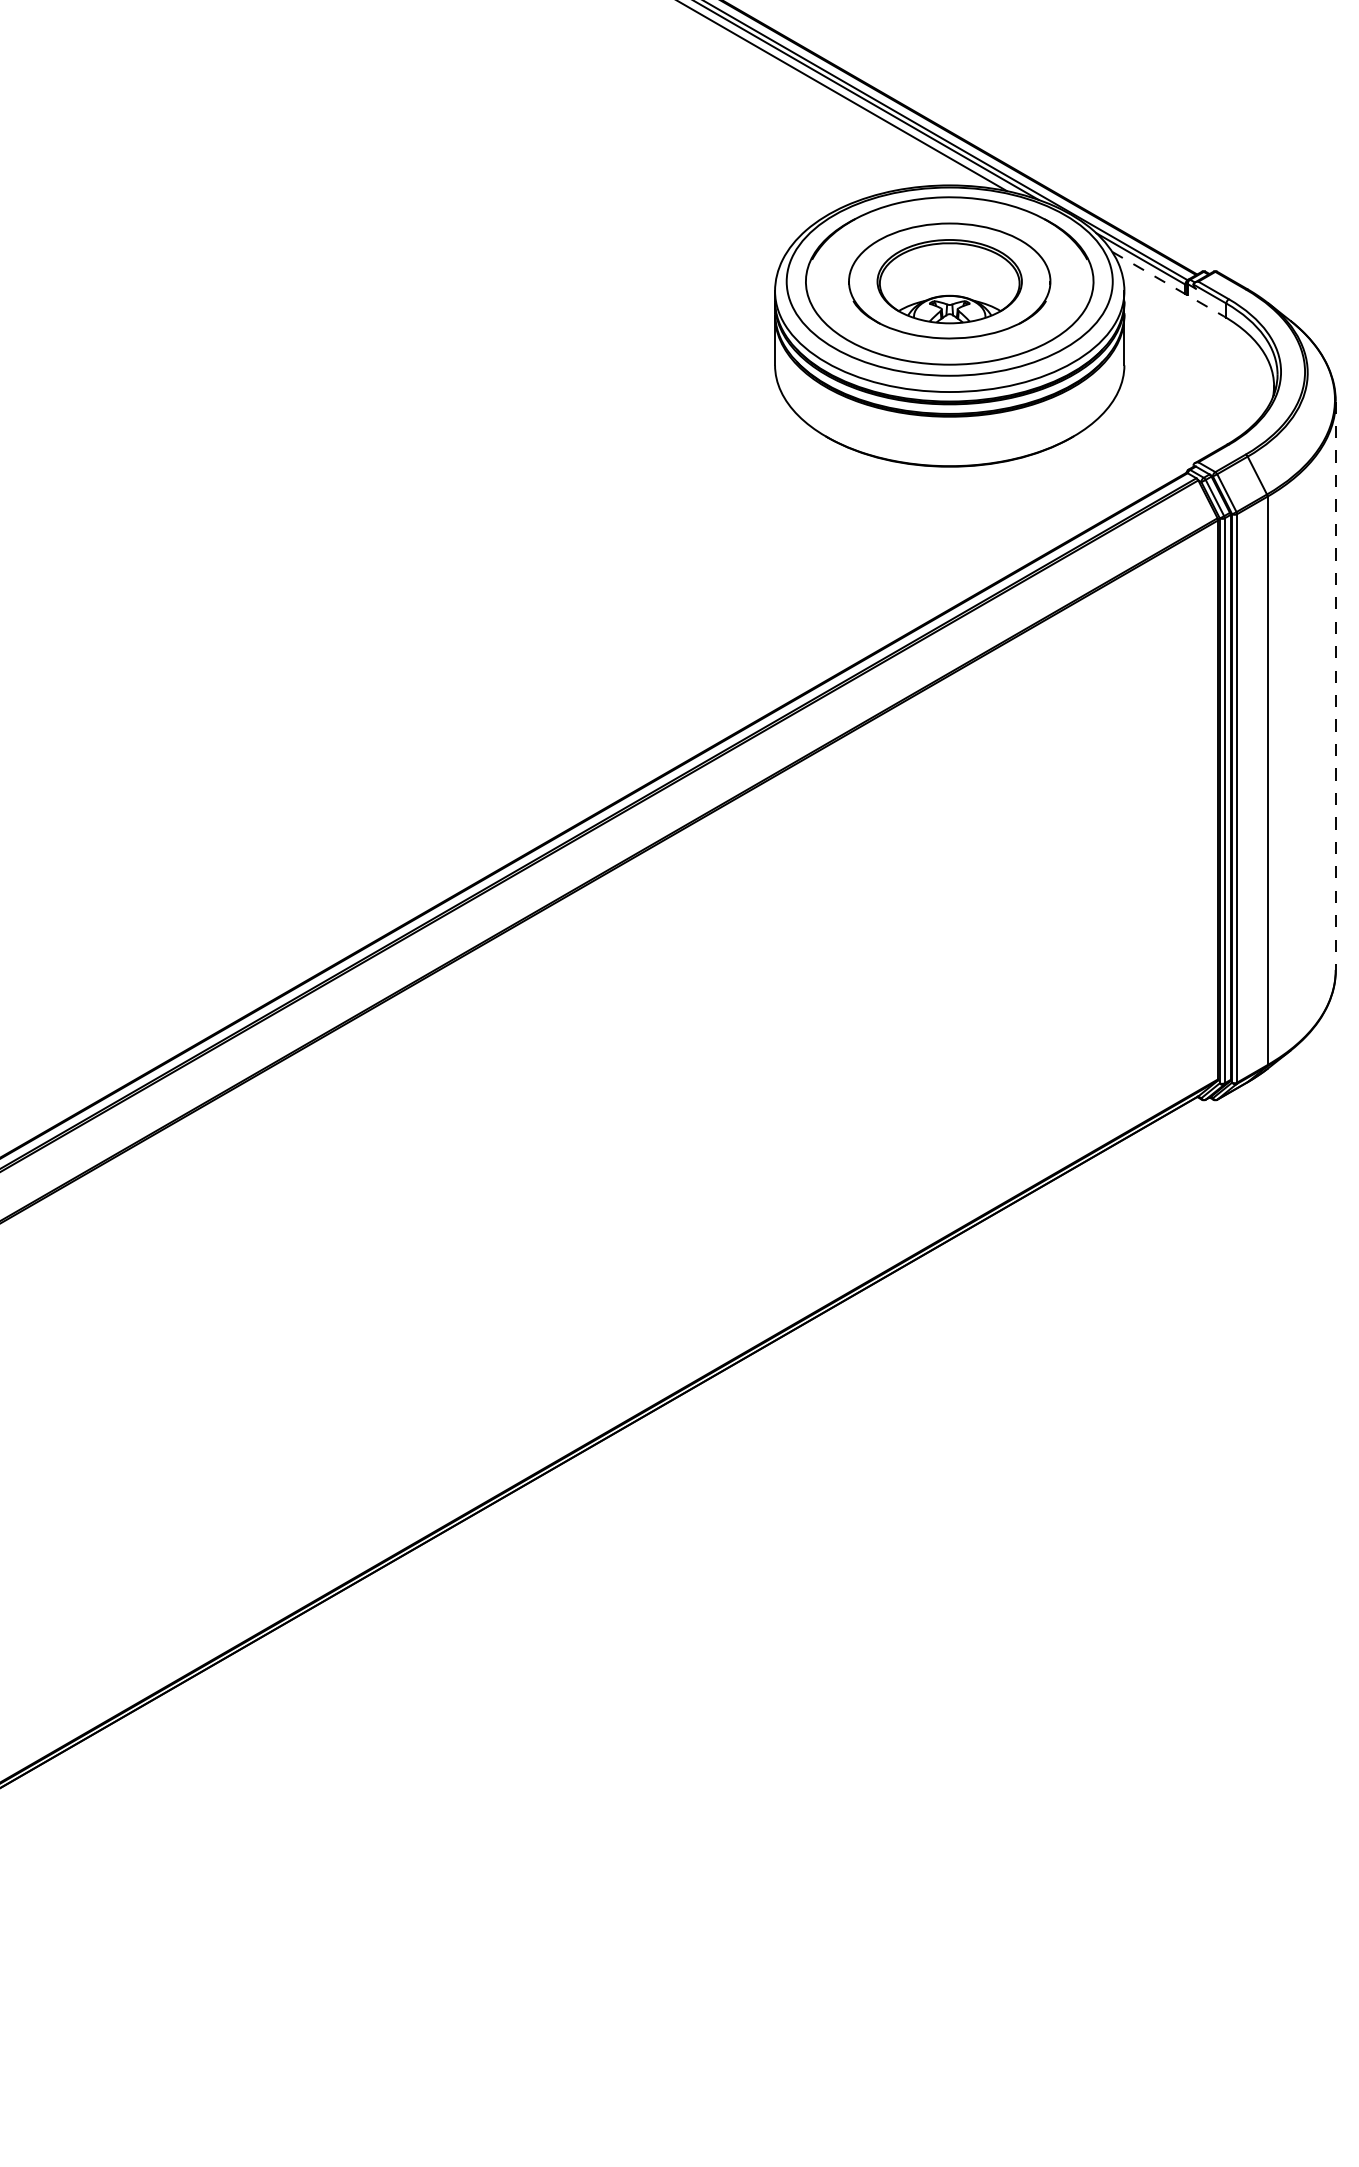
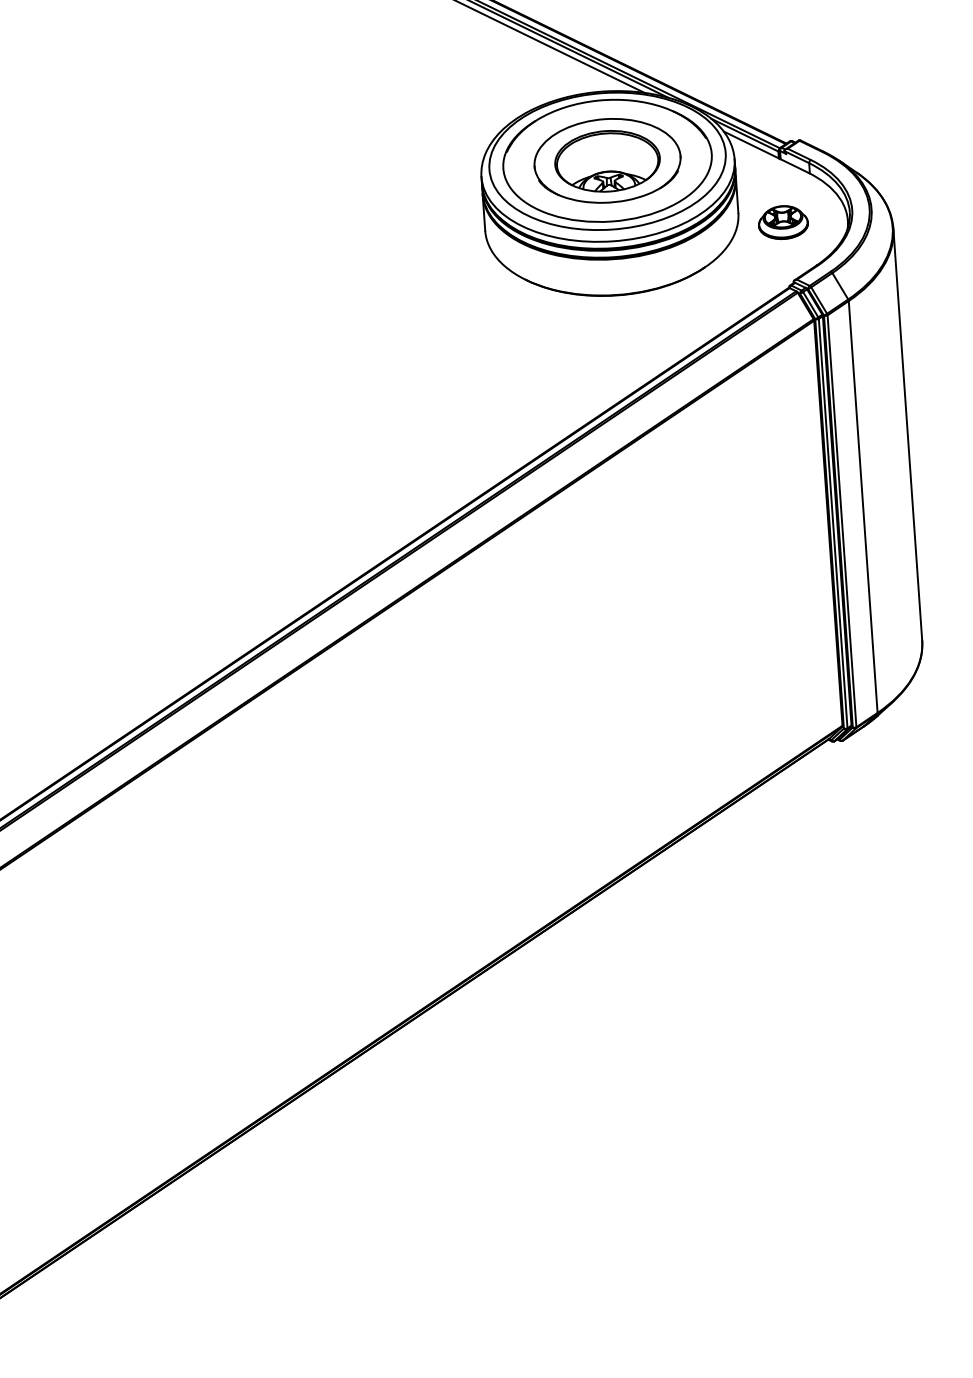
line: (1168, 284) -> (766, 152), dashed -> solid
part: (1184, 382) -> (782, 222), added
line: (1335, 686) -> (907, 435), dashed -> solid

